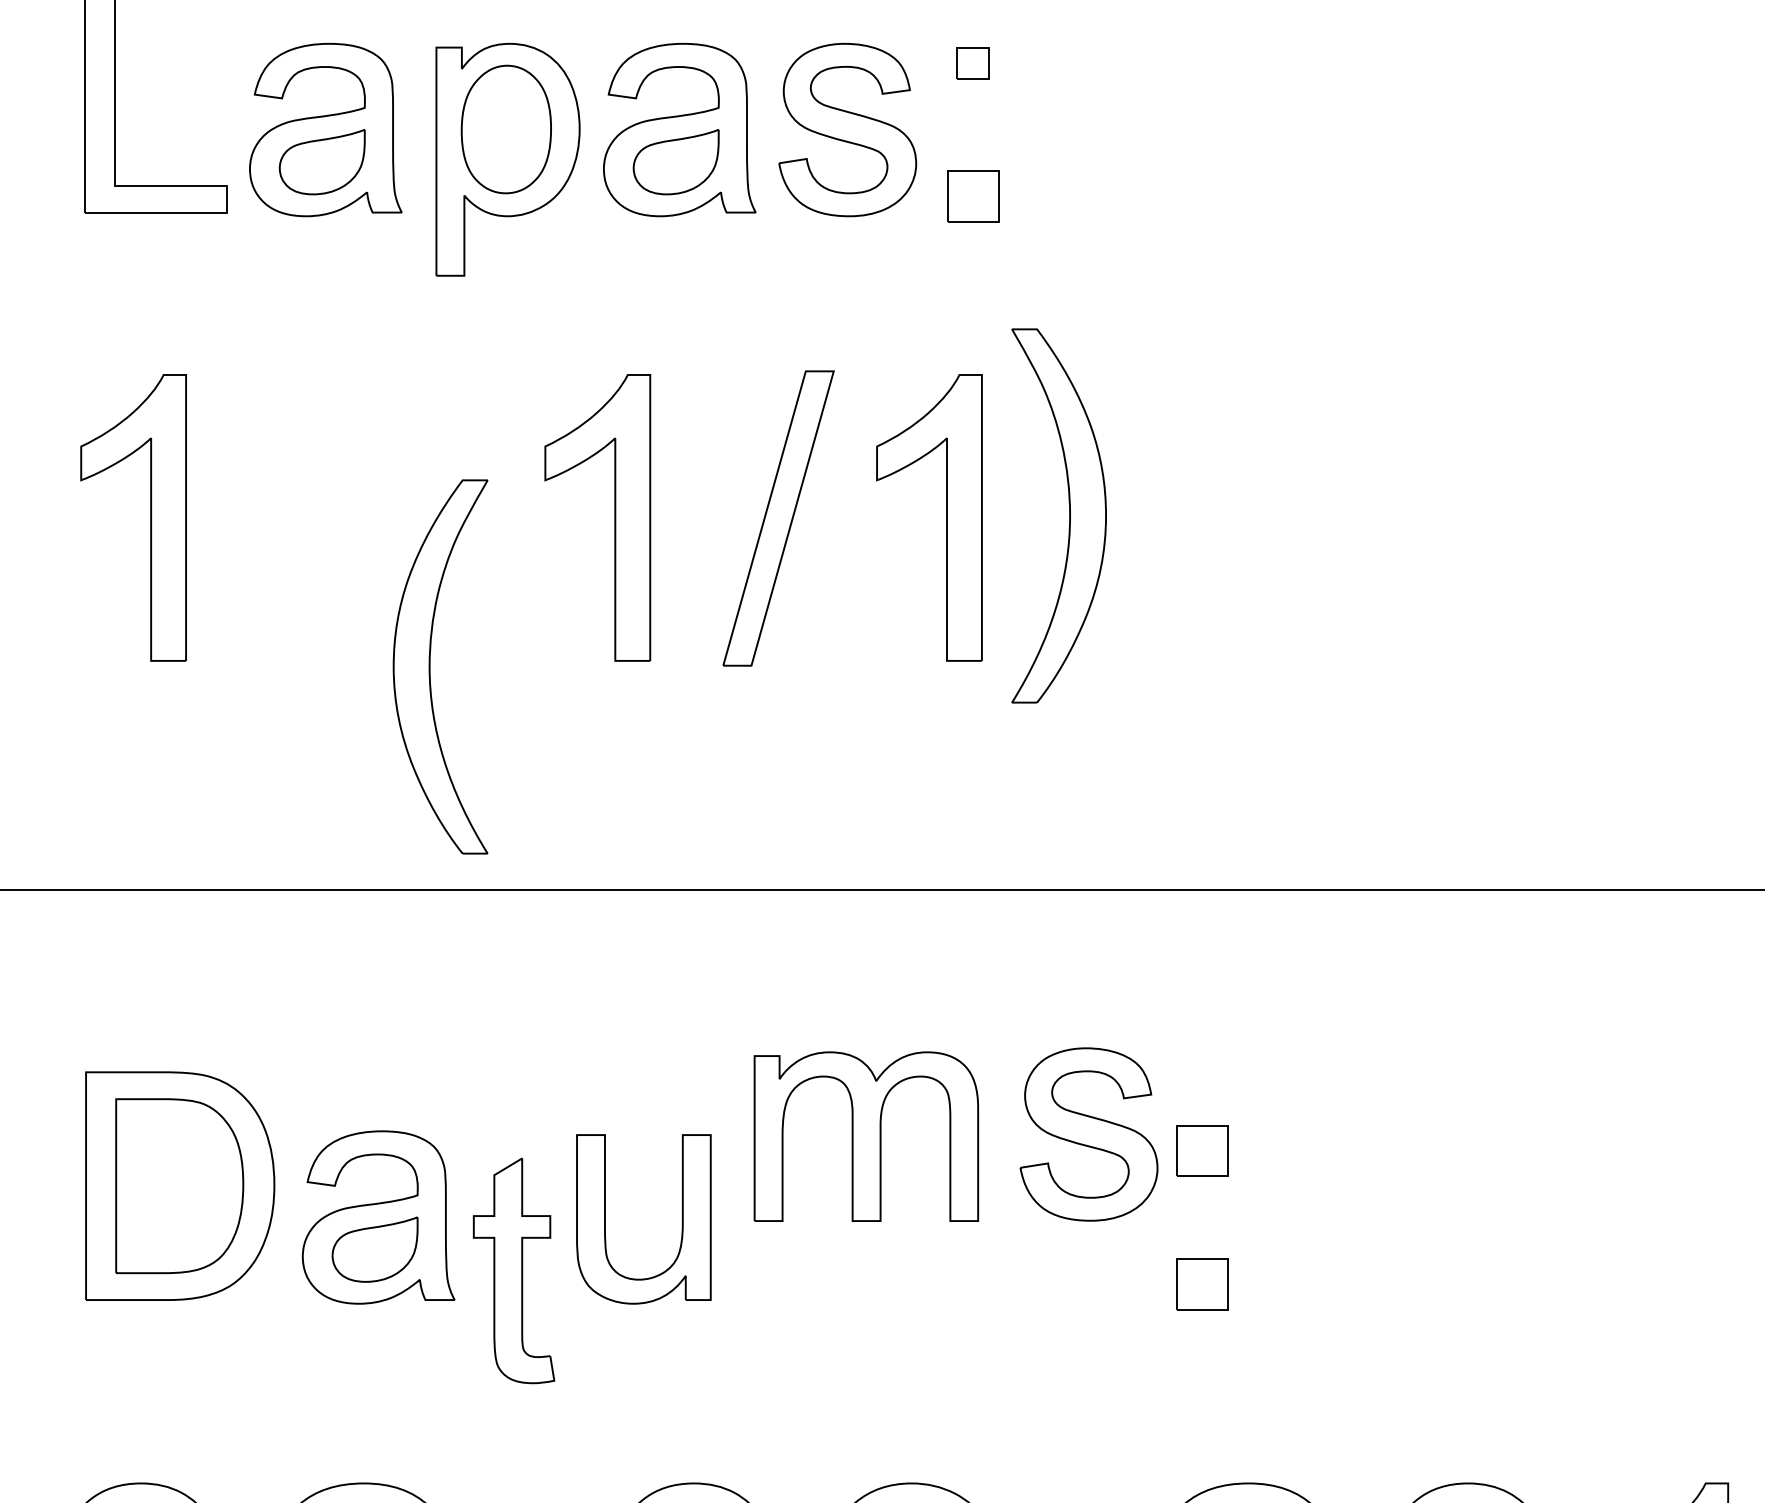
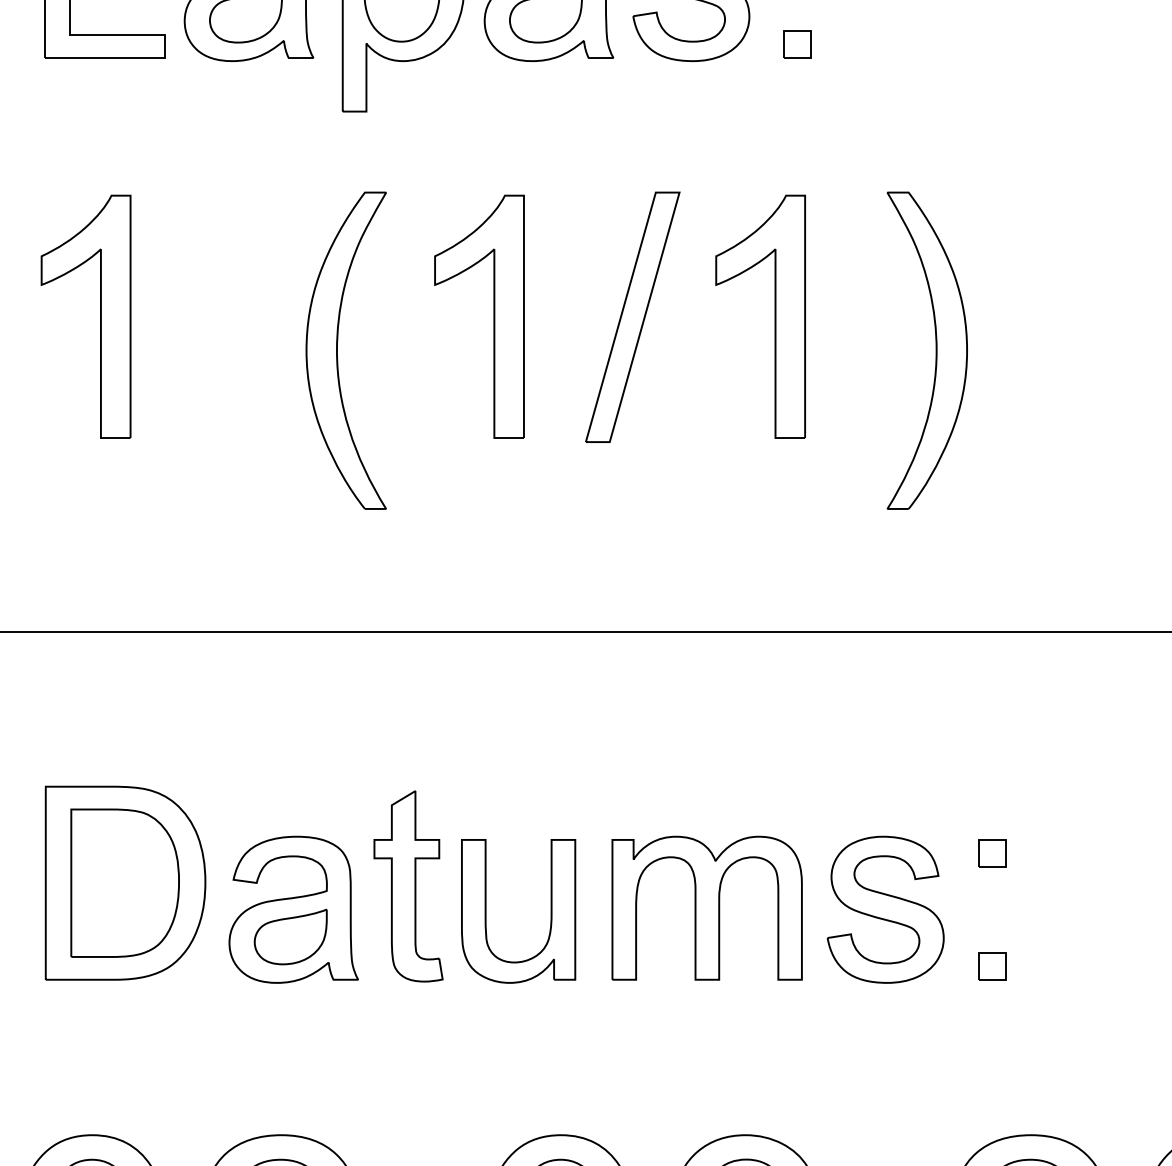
part: (972, 196) -> (797, 44), size x0.62
part: (1069, 515) -> (936, 350), moved
part: (430, 666) -> (337, 350), moved
part: (1088, 1134) -> (885, 909), moved
part: (866, 1136) -> (707, 908), moved
part: (1202, 1150) -> (992, 852), size x0.62
part: (514, 1270) -> (408, 886), moved
part: (1202, 1283) -> (992, 965), size x0.62

